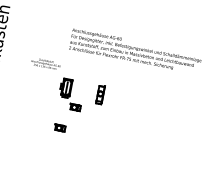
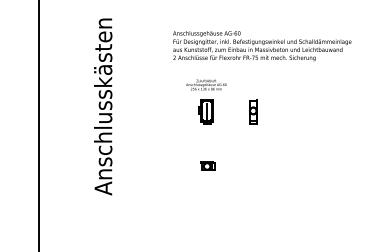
text: (135, 51) -> (262, 46), moved
text: (45, 63) -> (206, 84), moved
part: (74, 106) -> (222, 134), removed

